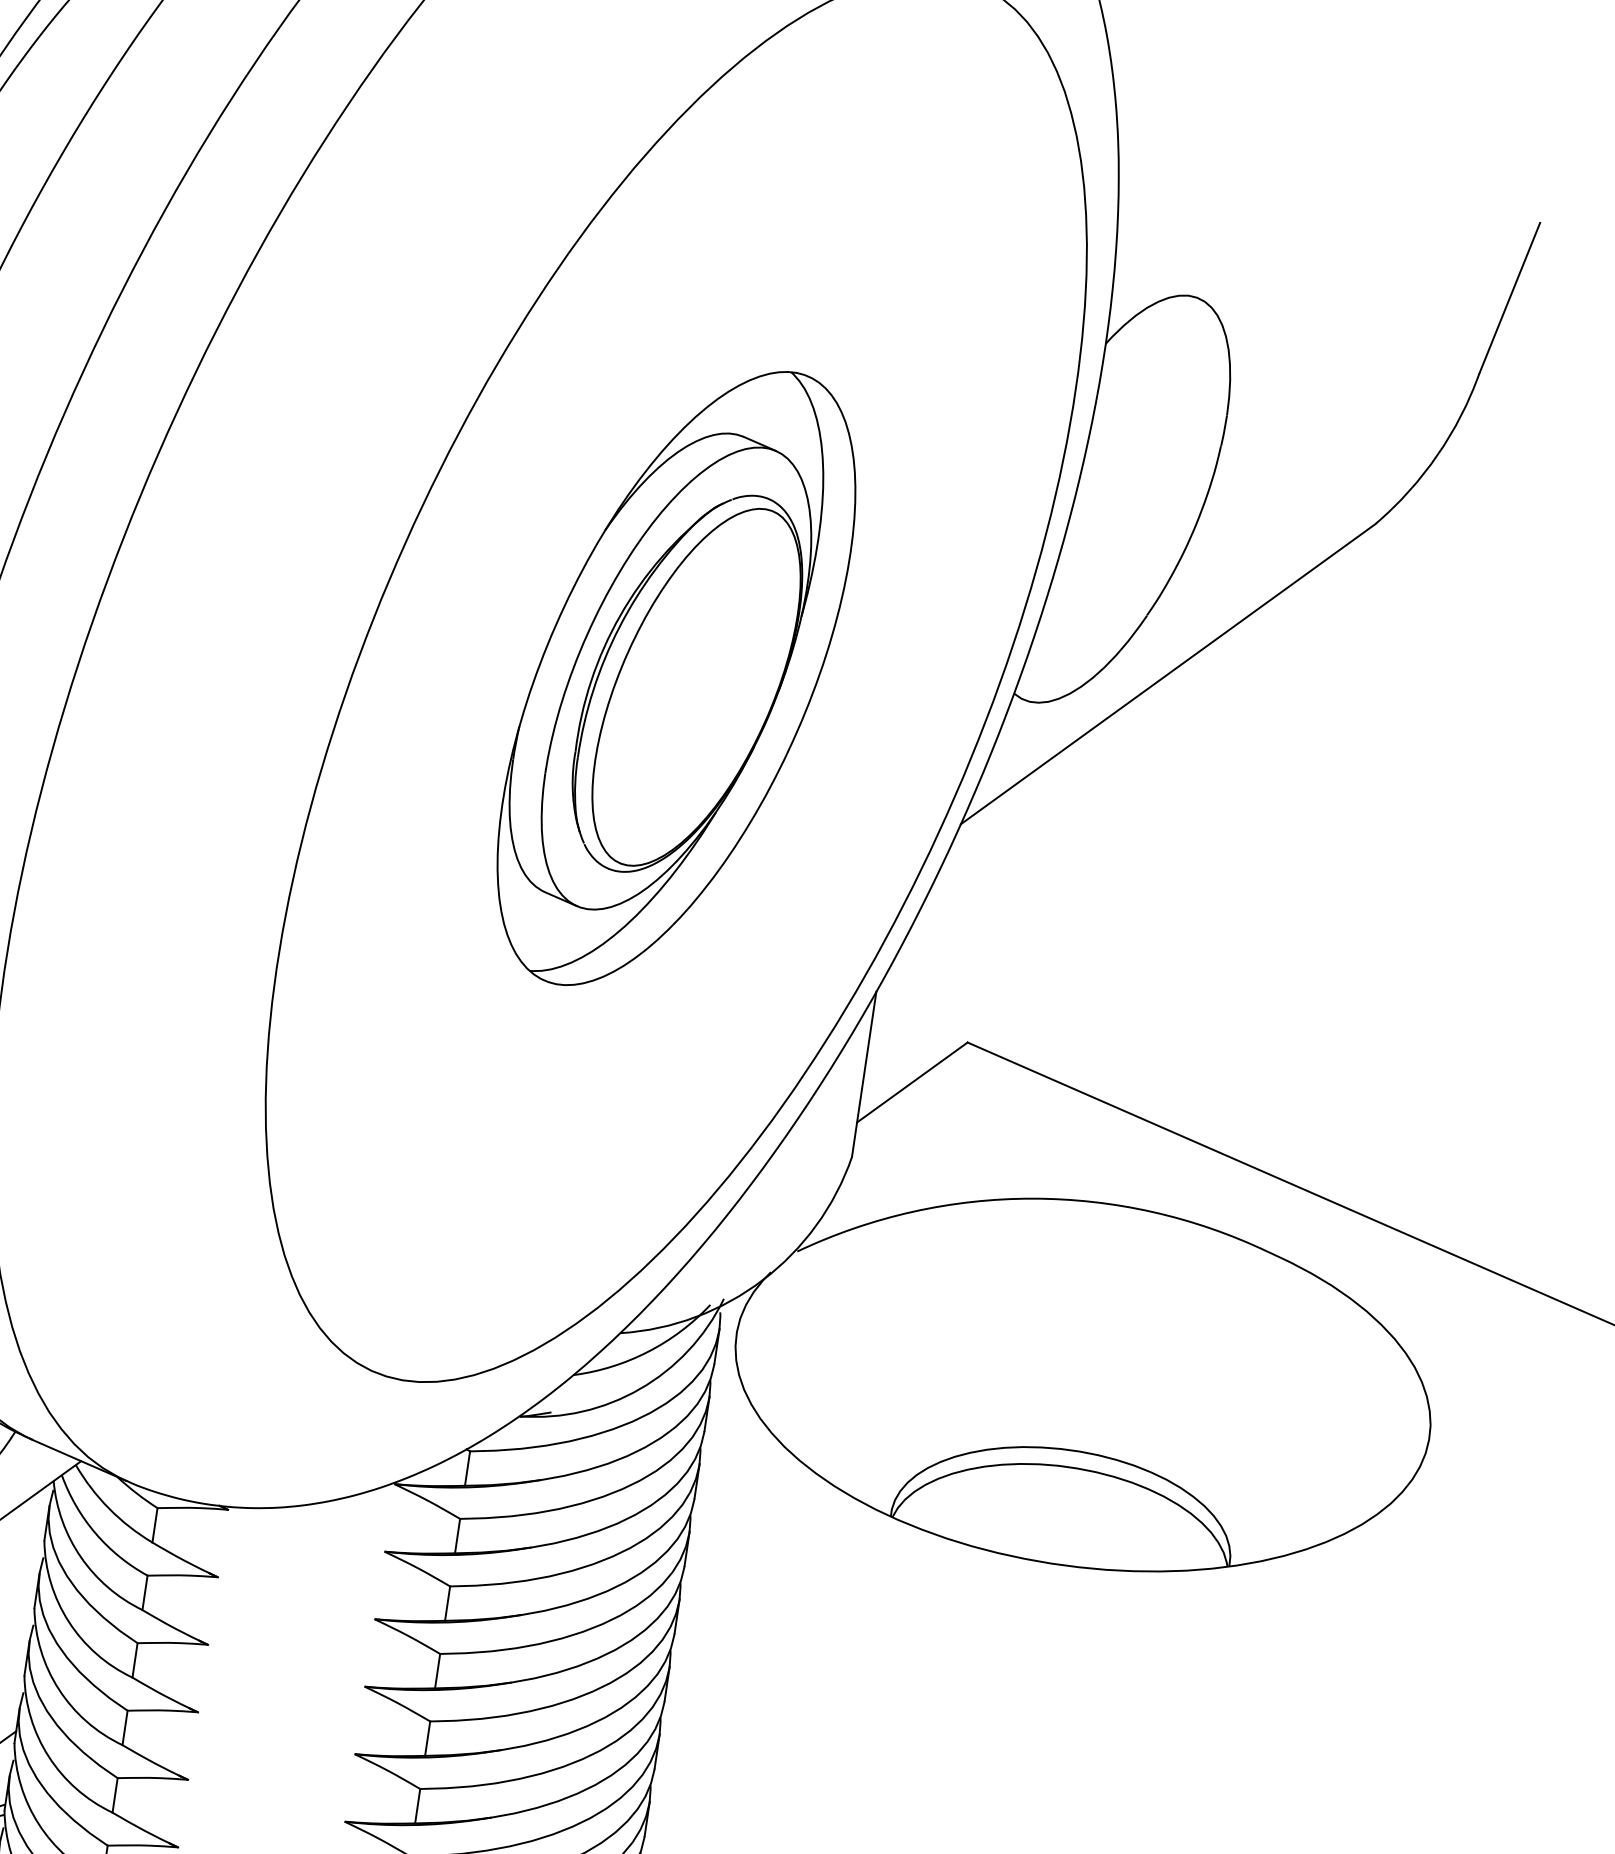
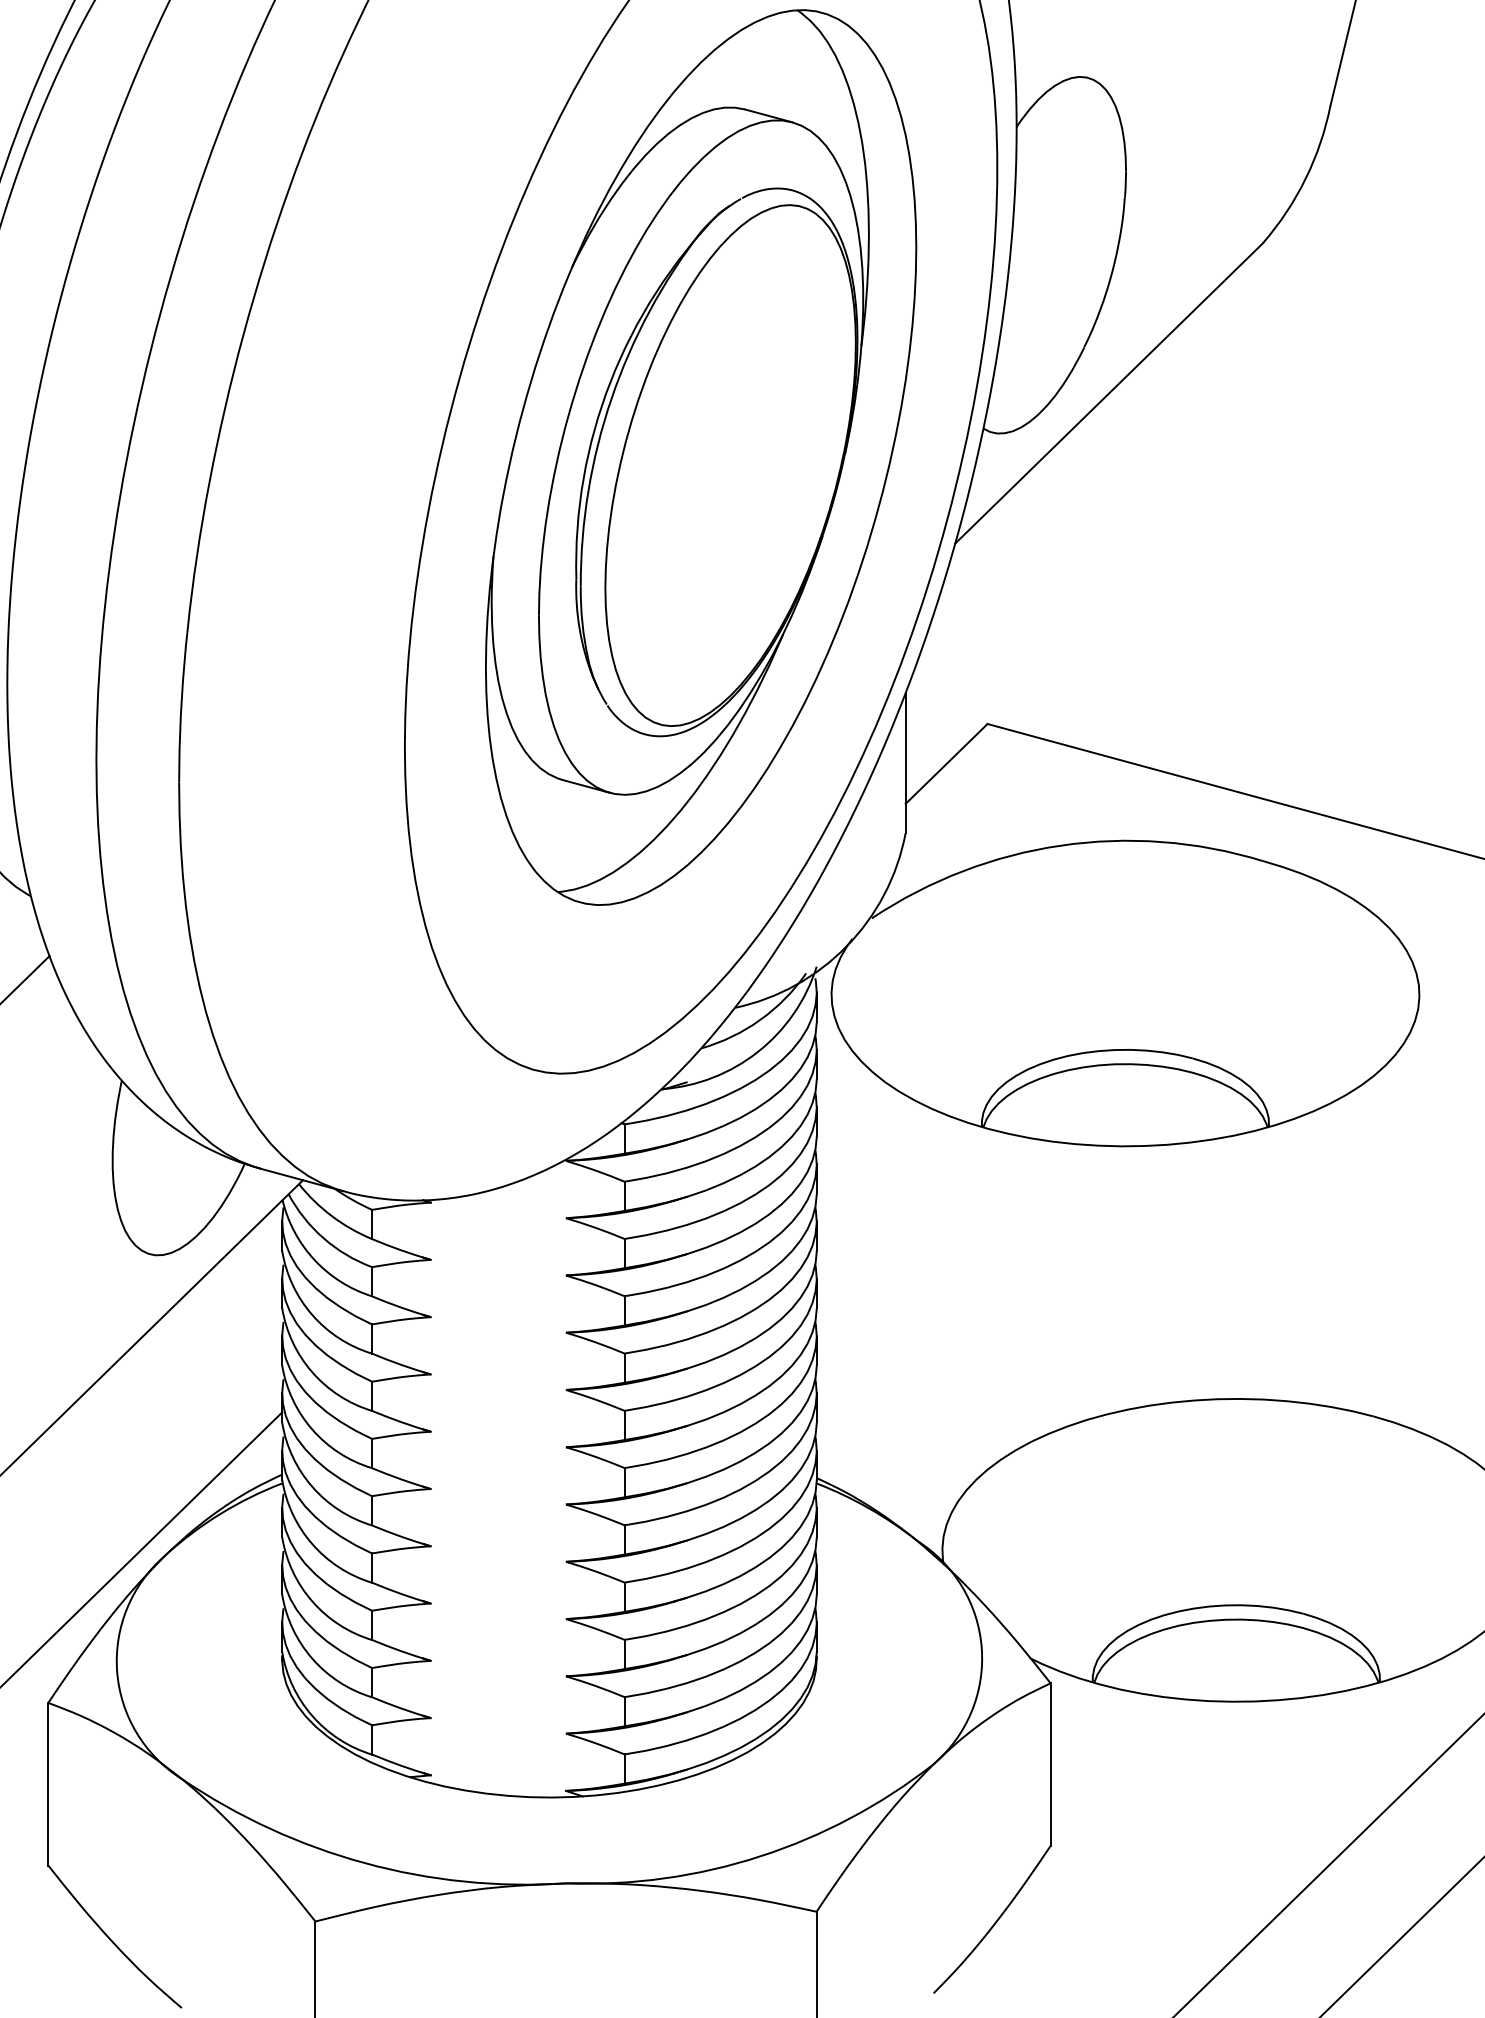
part: (676, 678) -> (701, 457), size x1.67

